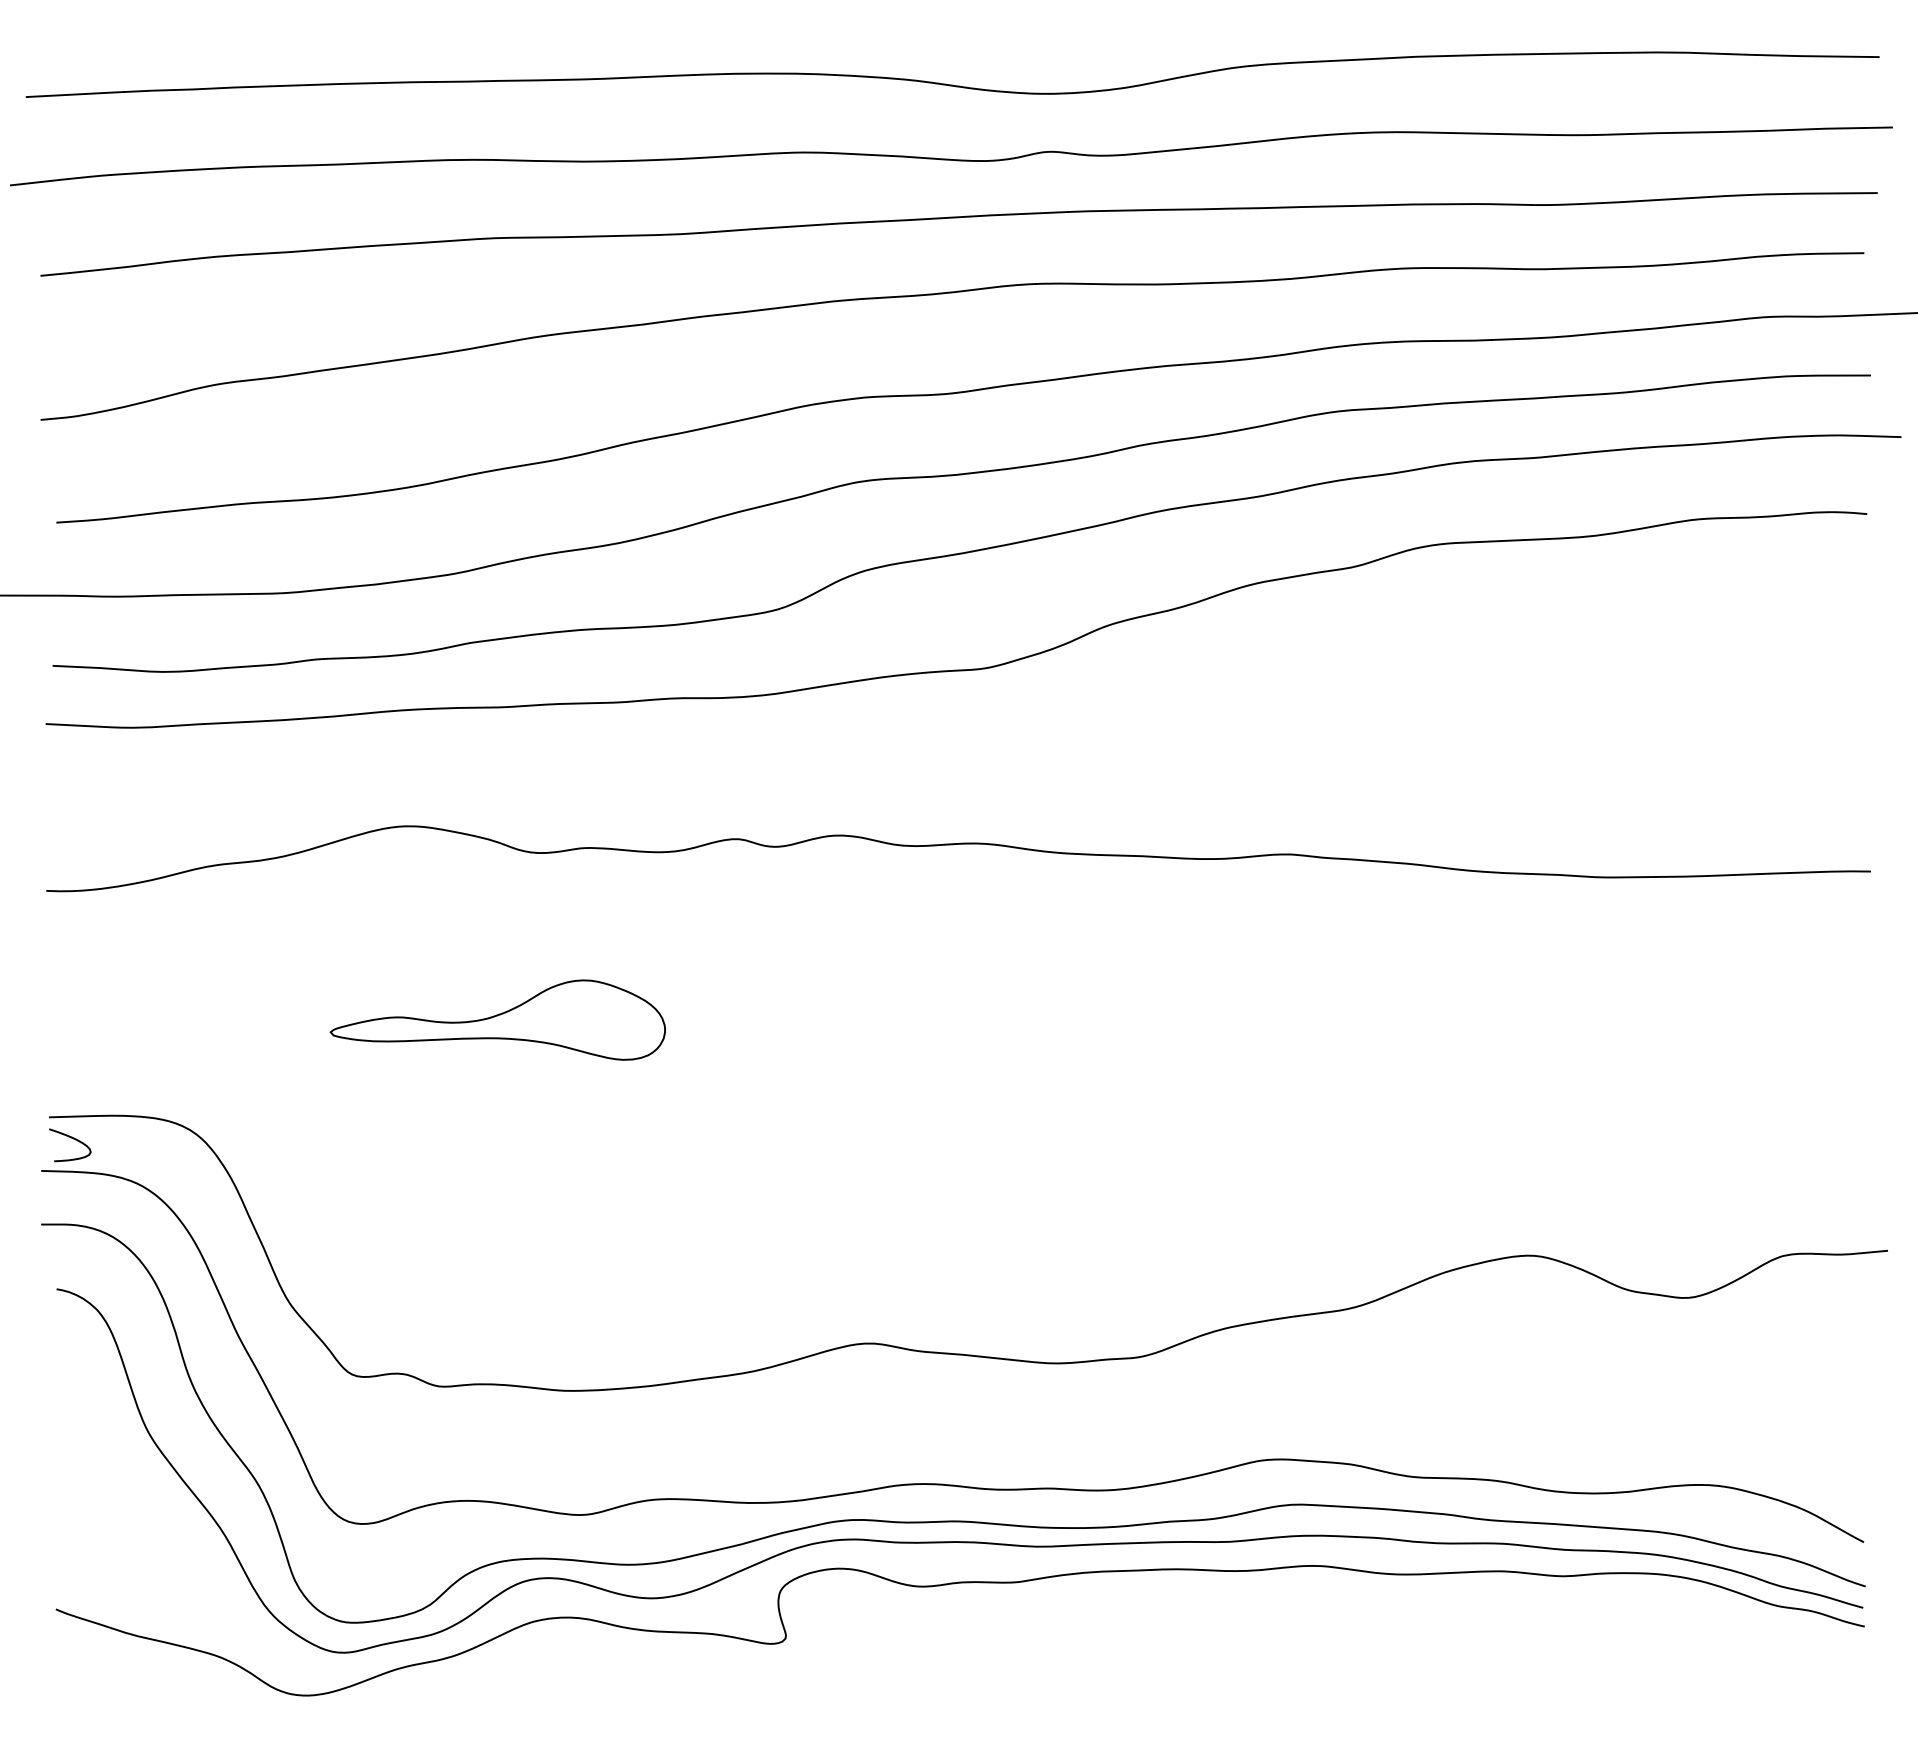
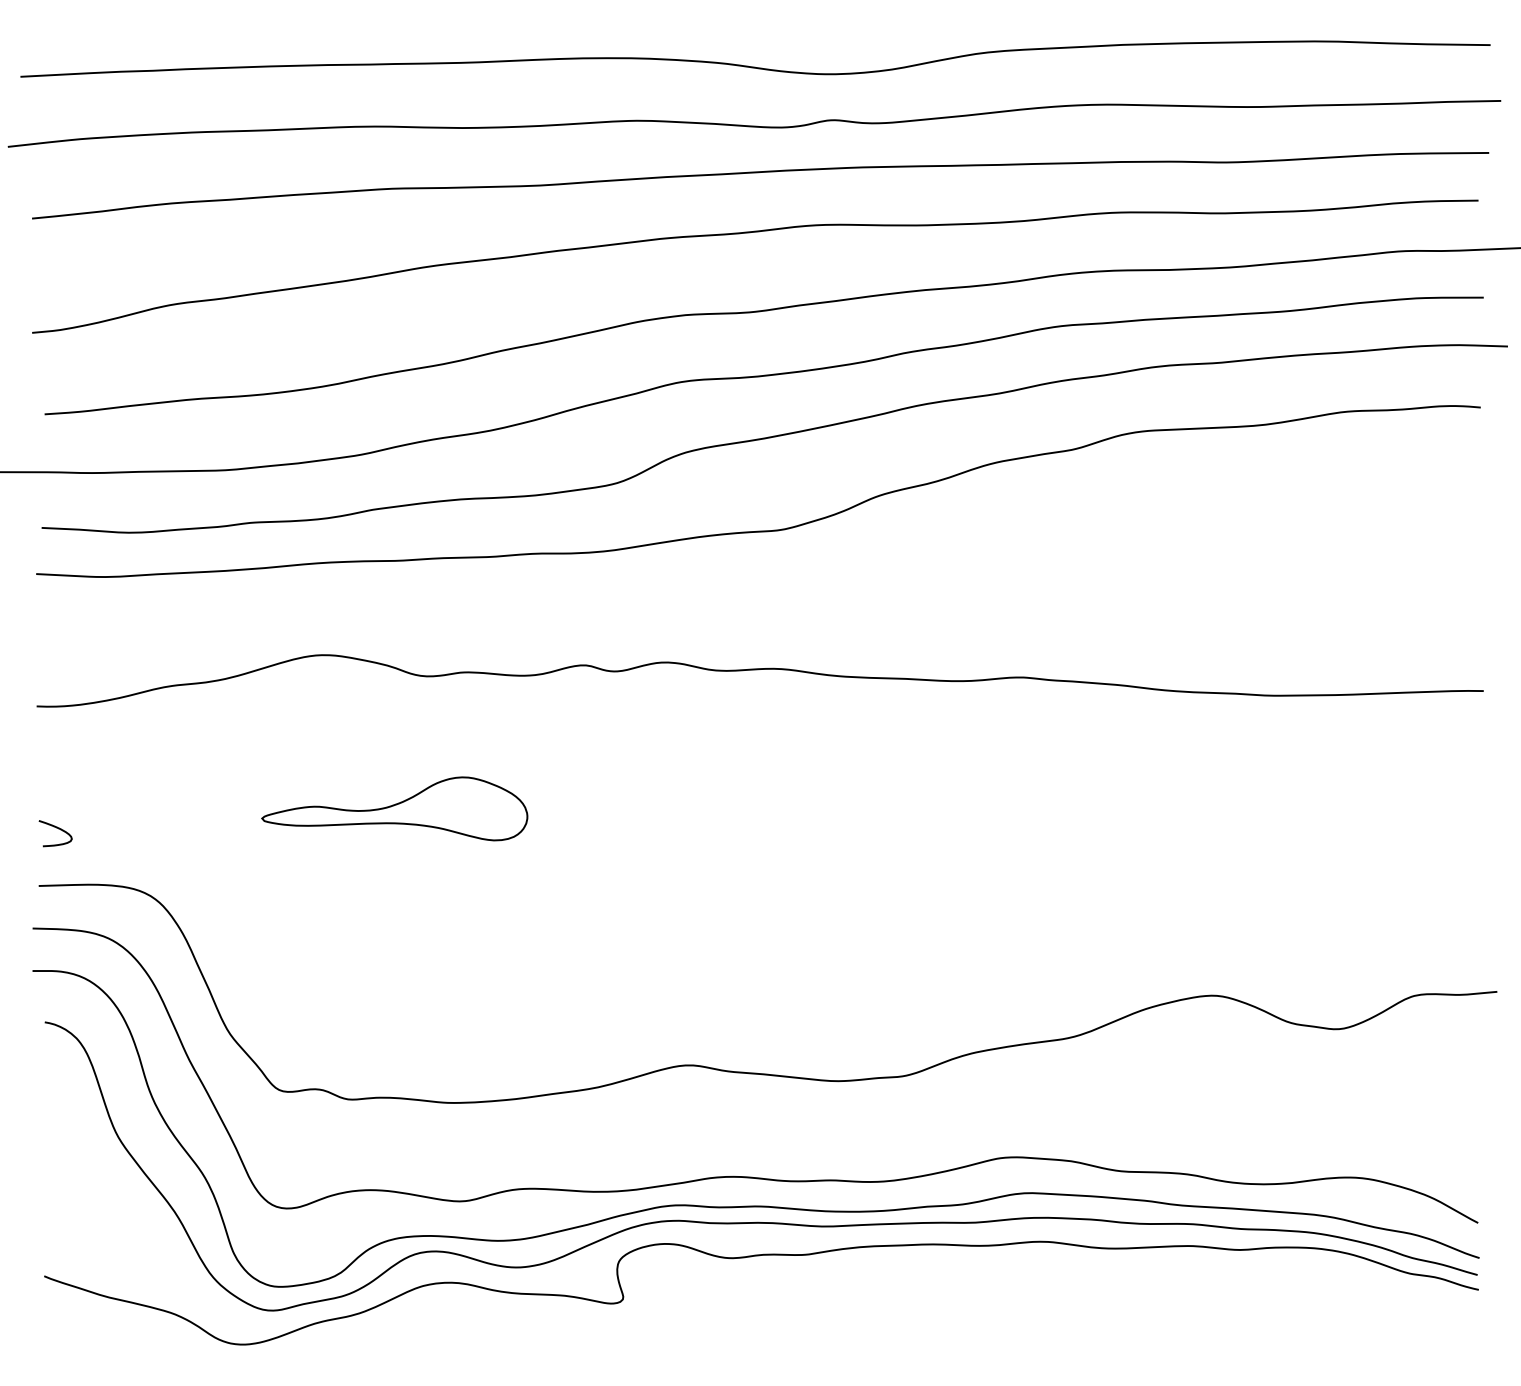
curve: (73, 1139) -> (58, 829), moved

